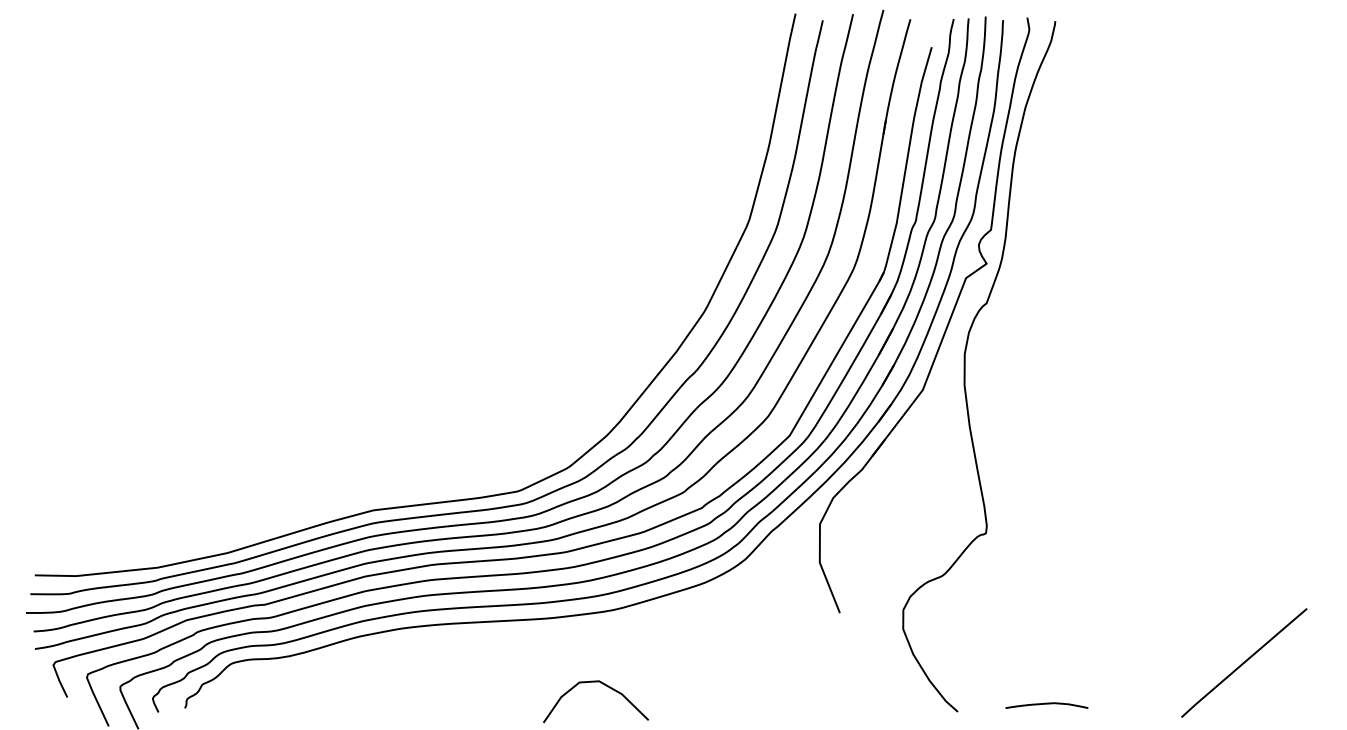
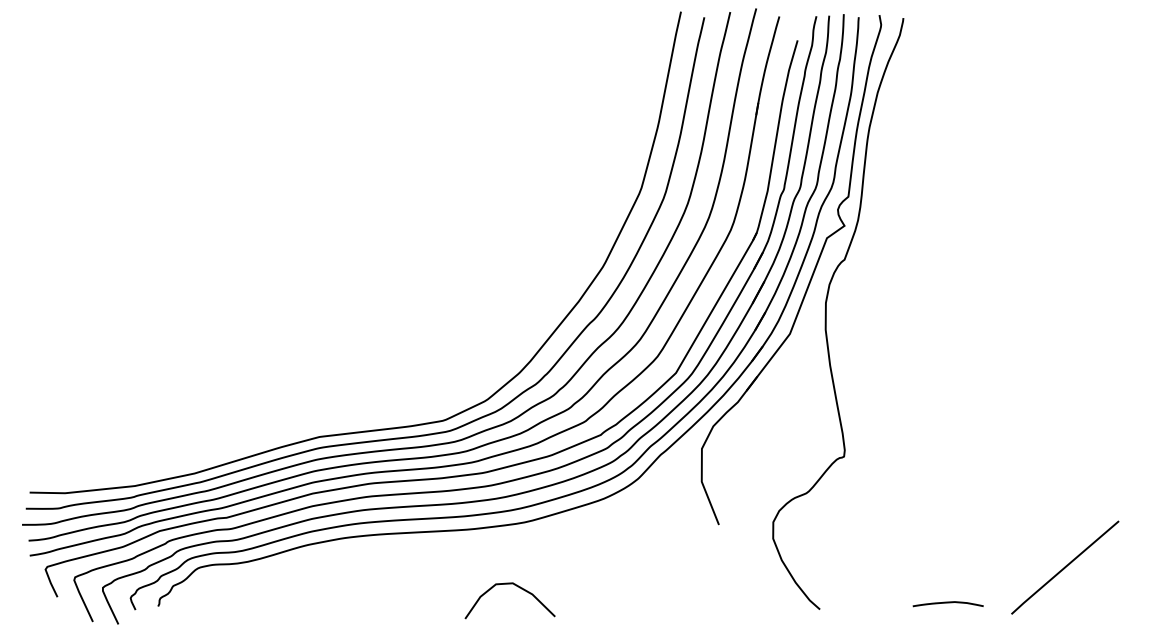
curve: (1046, 704) -> (947, 603), moved

